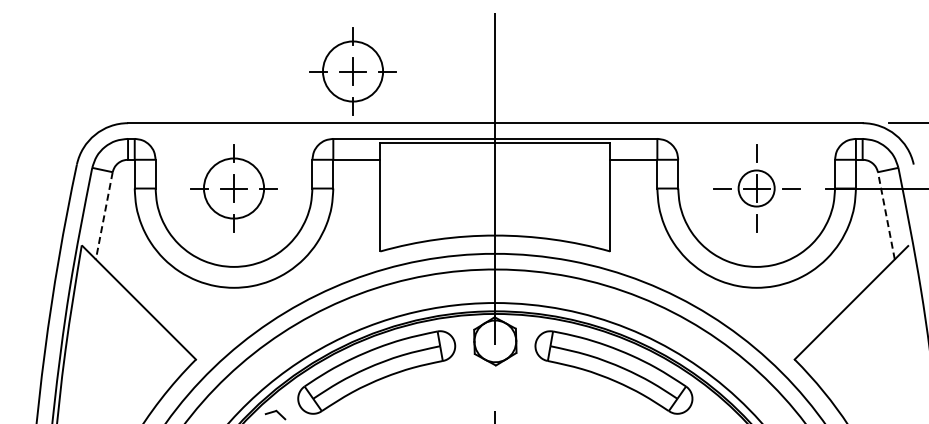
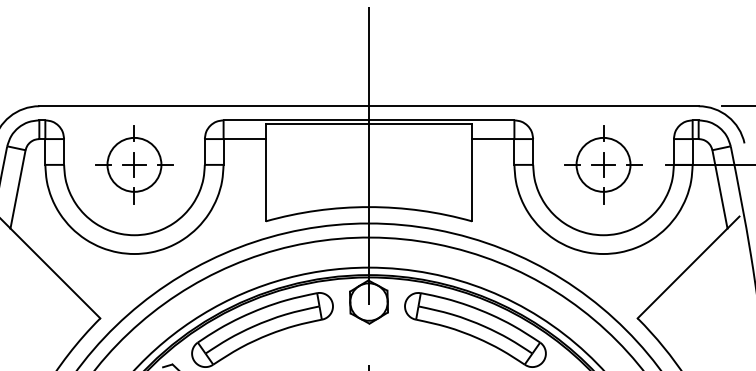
part: (352, 71) -> (240, 59), removed
circle: (756, 188) -> (603, 164), size x1.67
line: (886, 215) -> (720, 189), dashed -> solid
line: (104, 216) -> (18, 189), dashed -> solid

